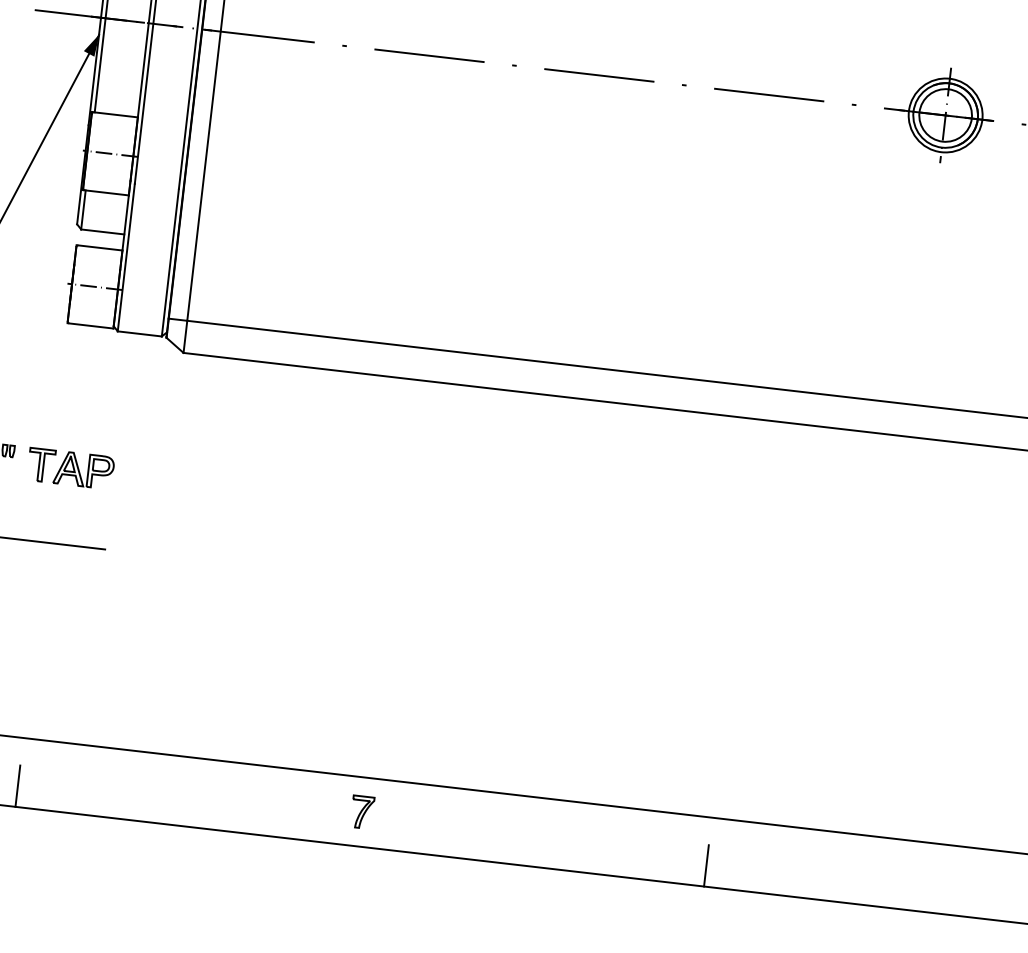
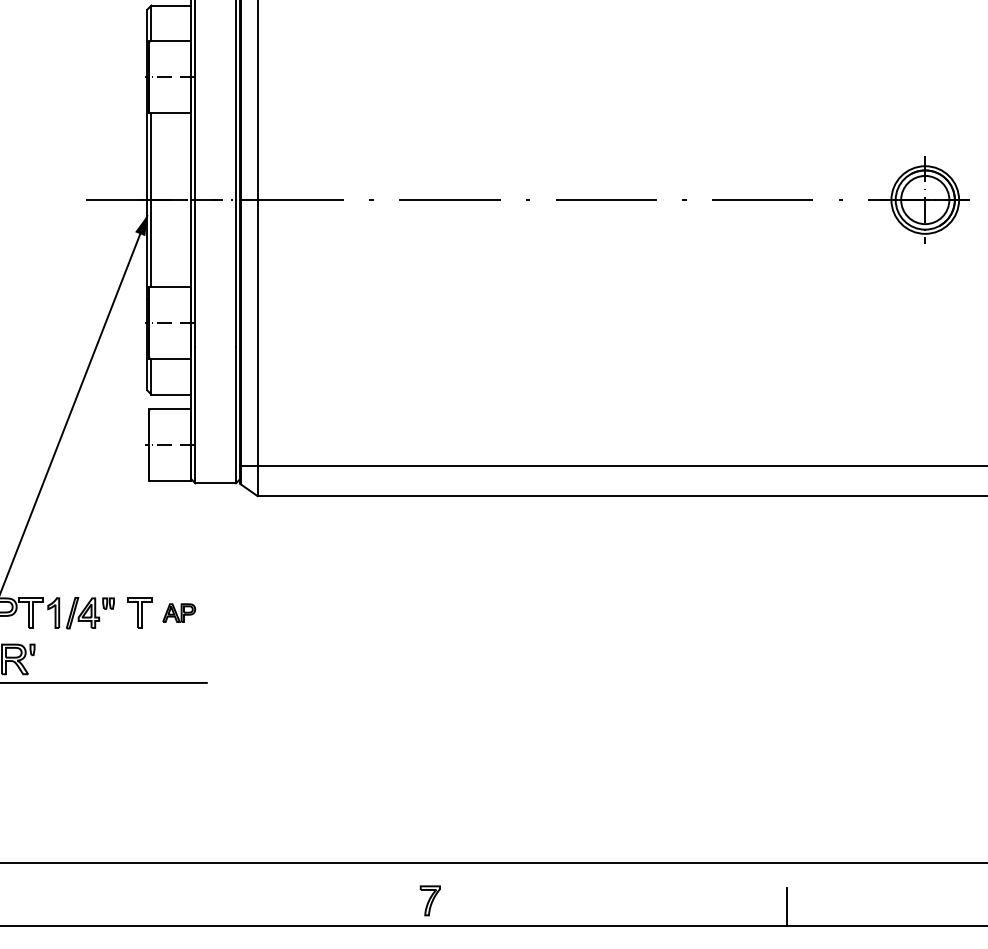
part: (83, 469) -> (178, 612), size x0.6
line: (17, 786) -> (152, 907), removed
part: (361, 811) -> (429, 900), moved

